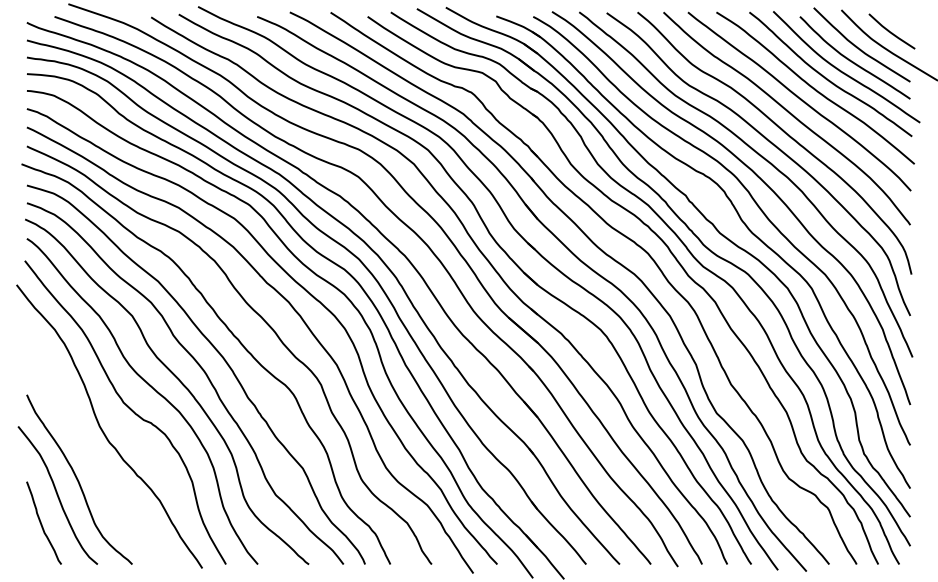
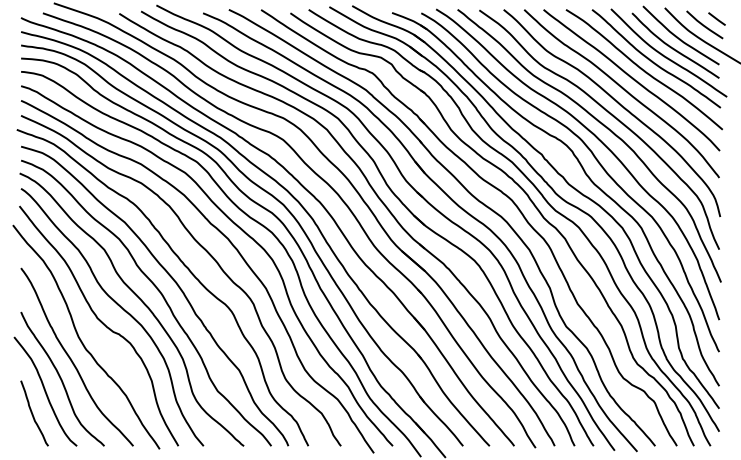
line: (907, 23) -> (717, 18), added
curve: (91, 455) -> (72, 360), added

